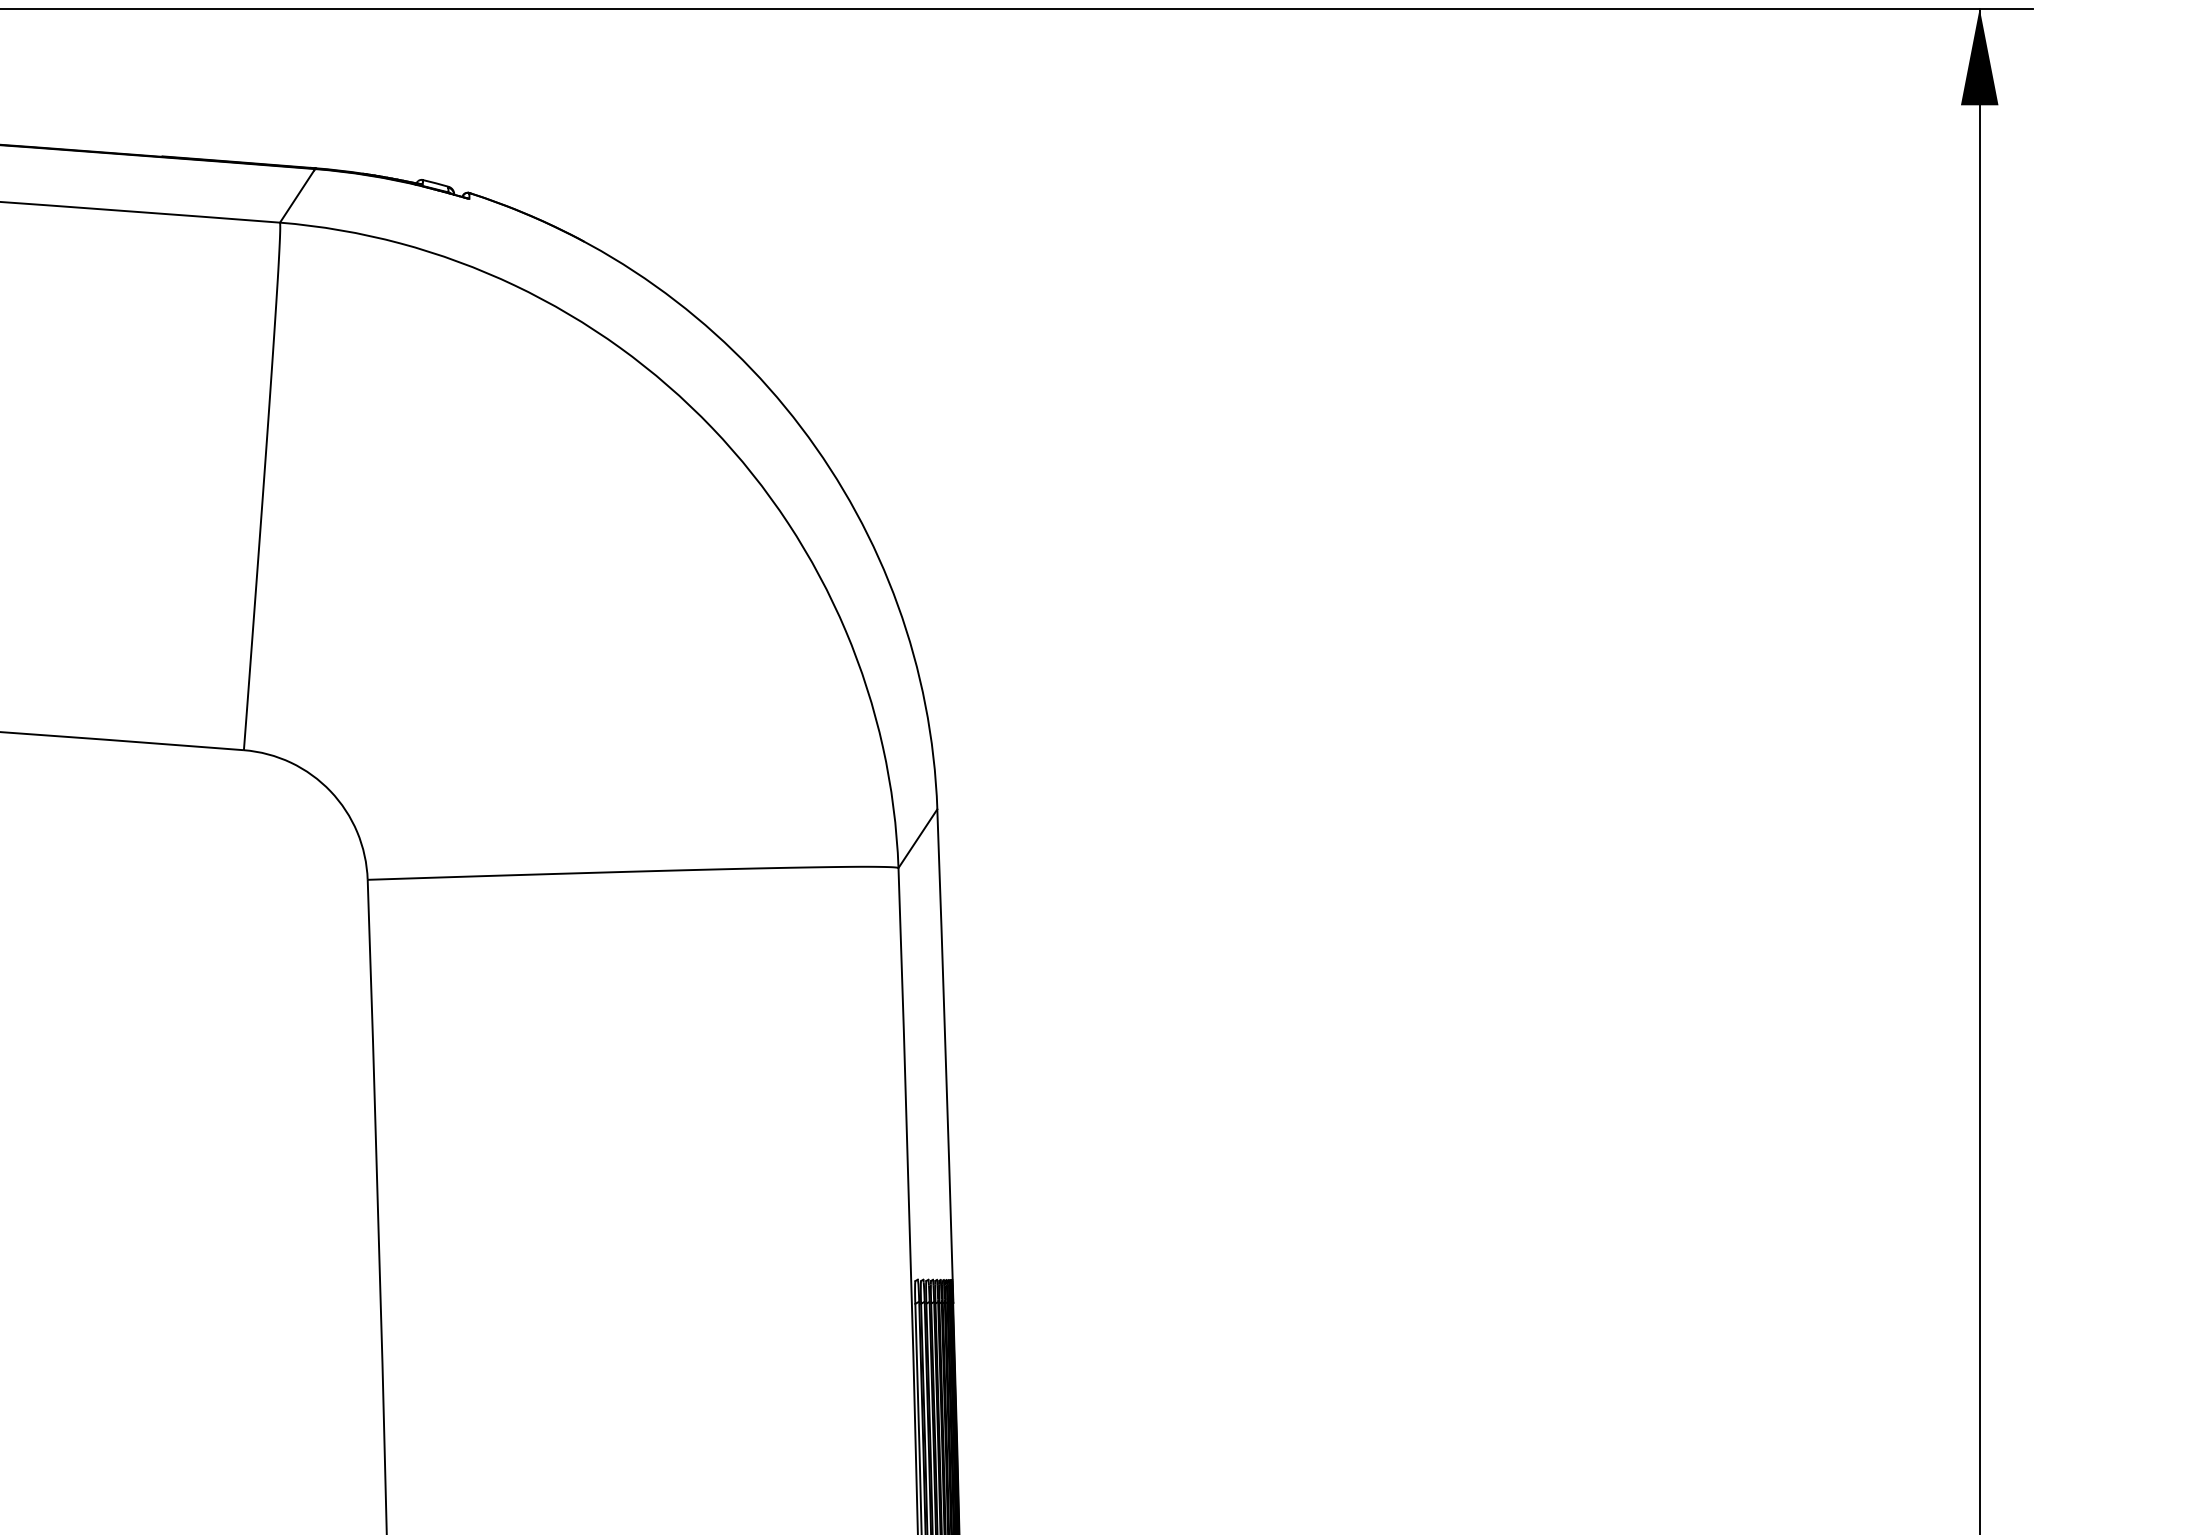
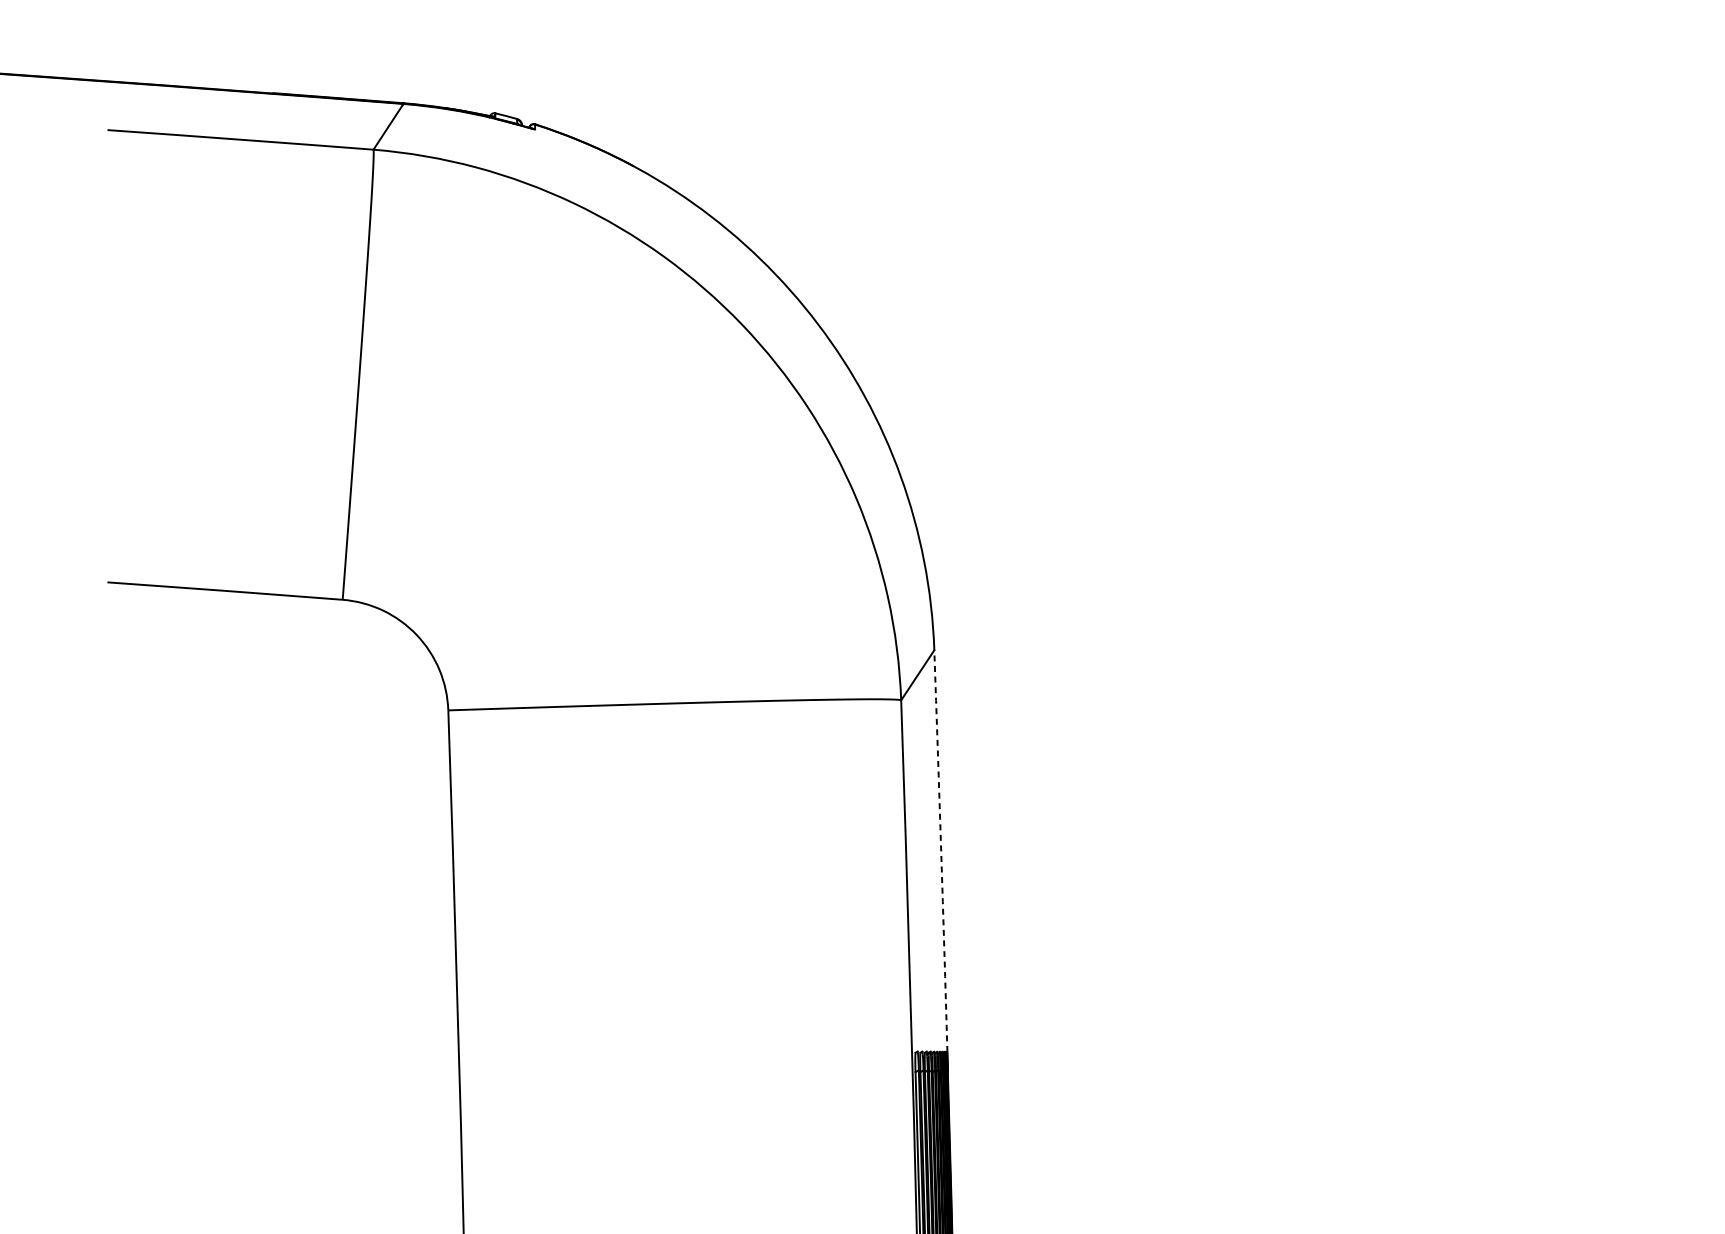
arc: (945, 1044) -> (941, 850), solid -> dashed

